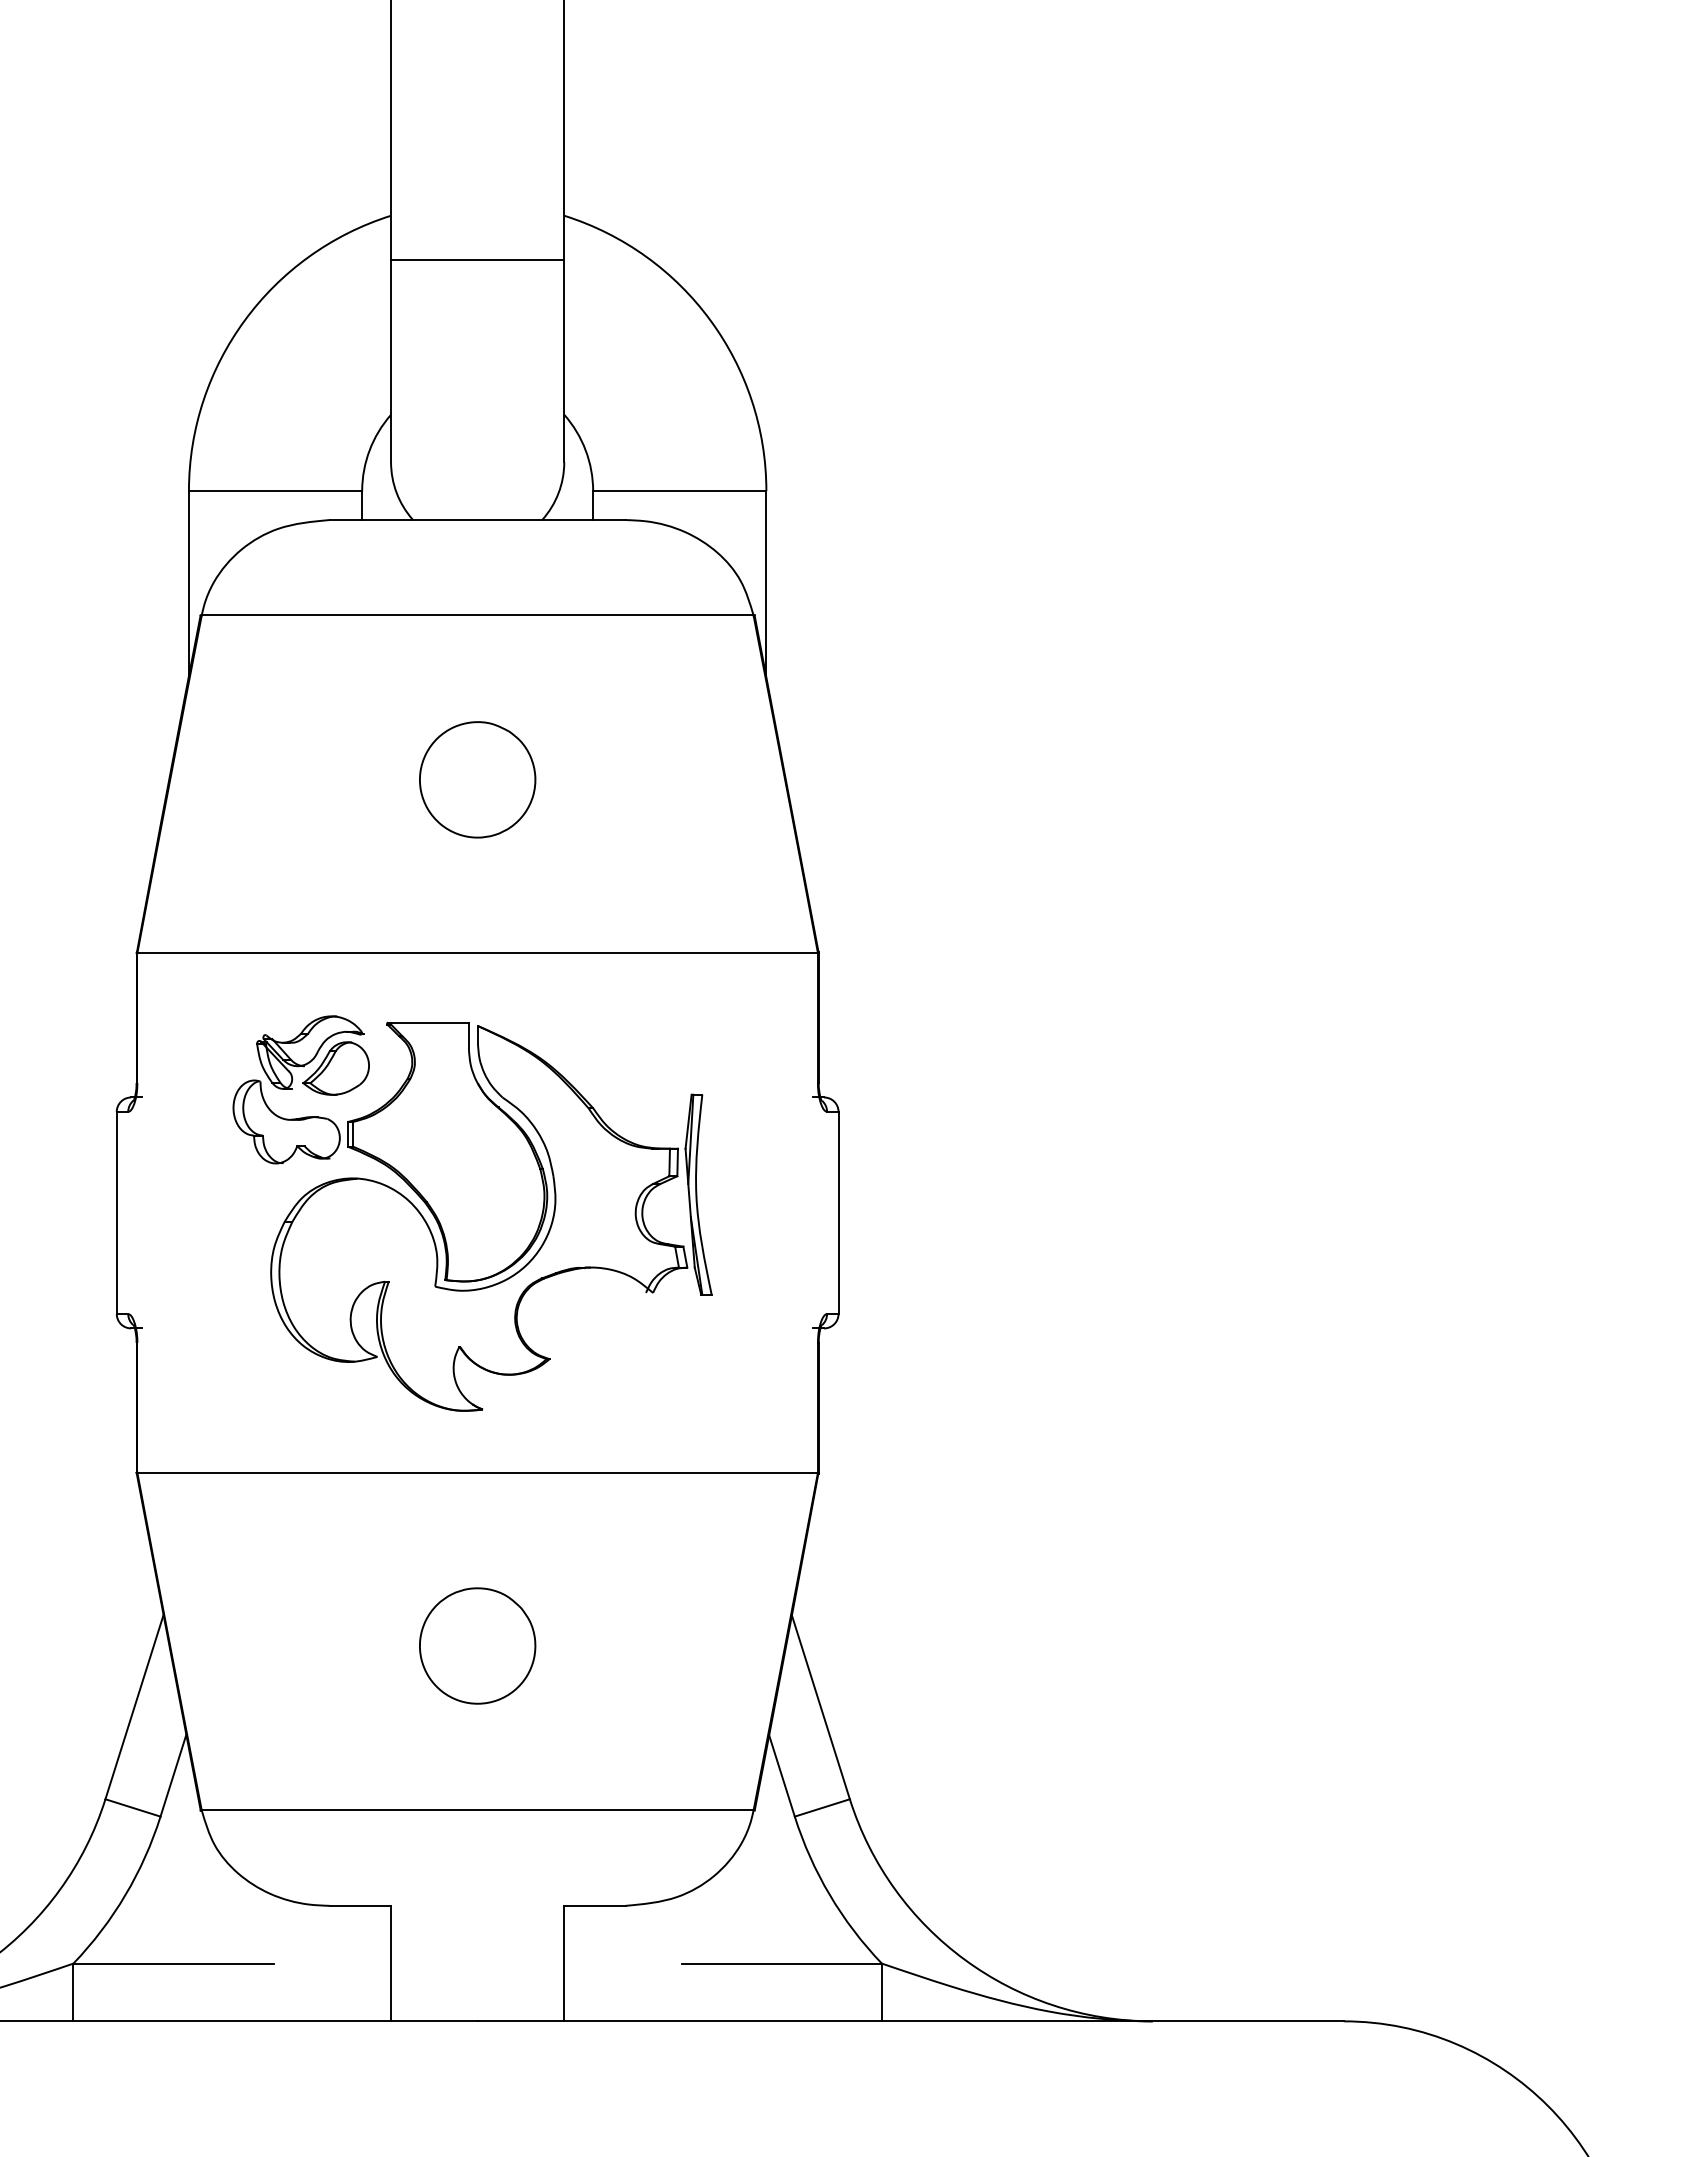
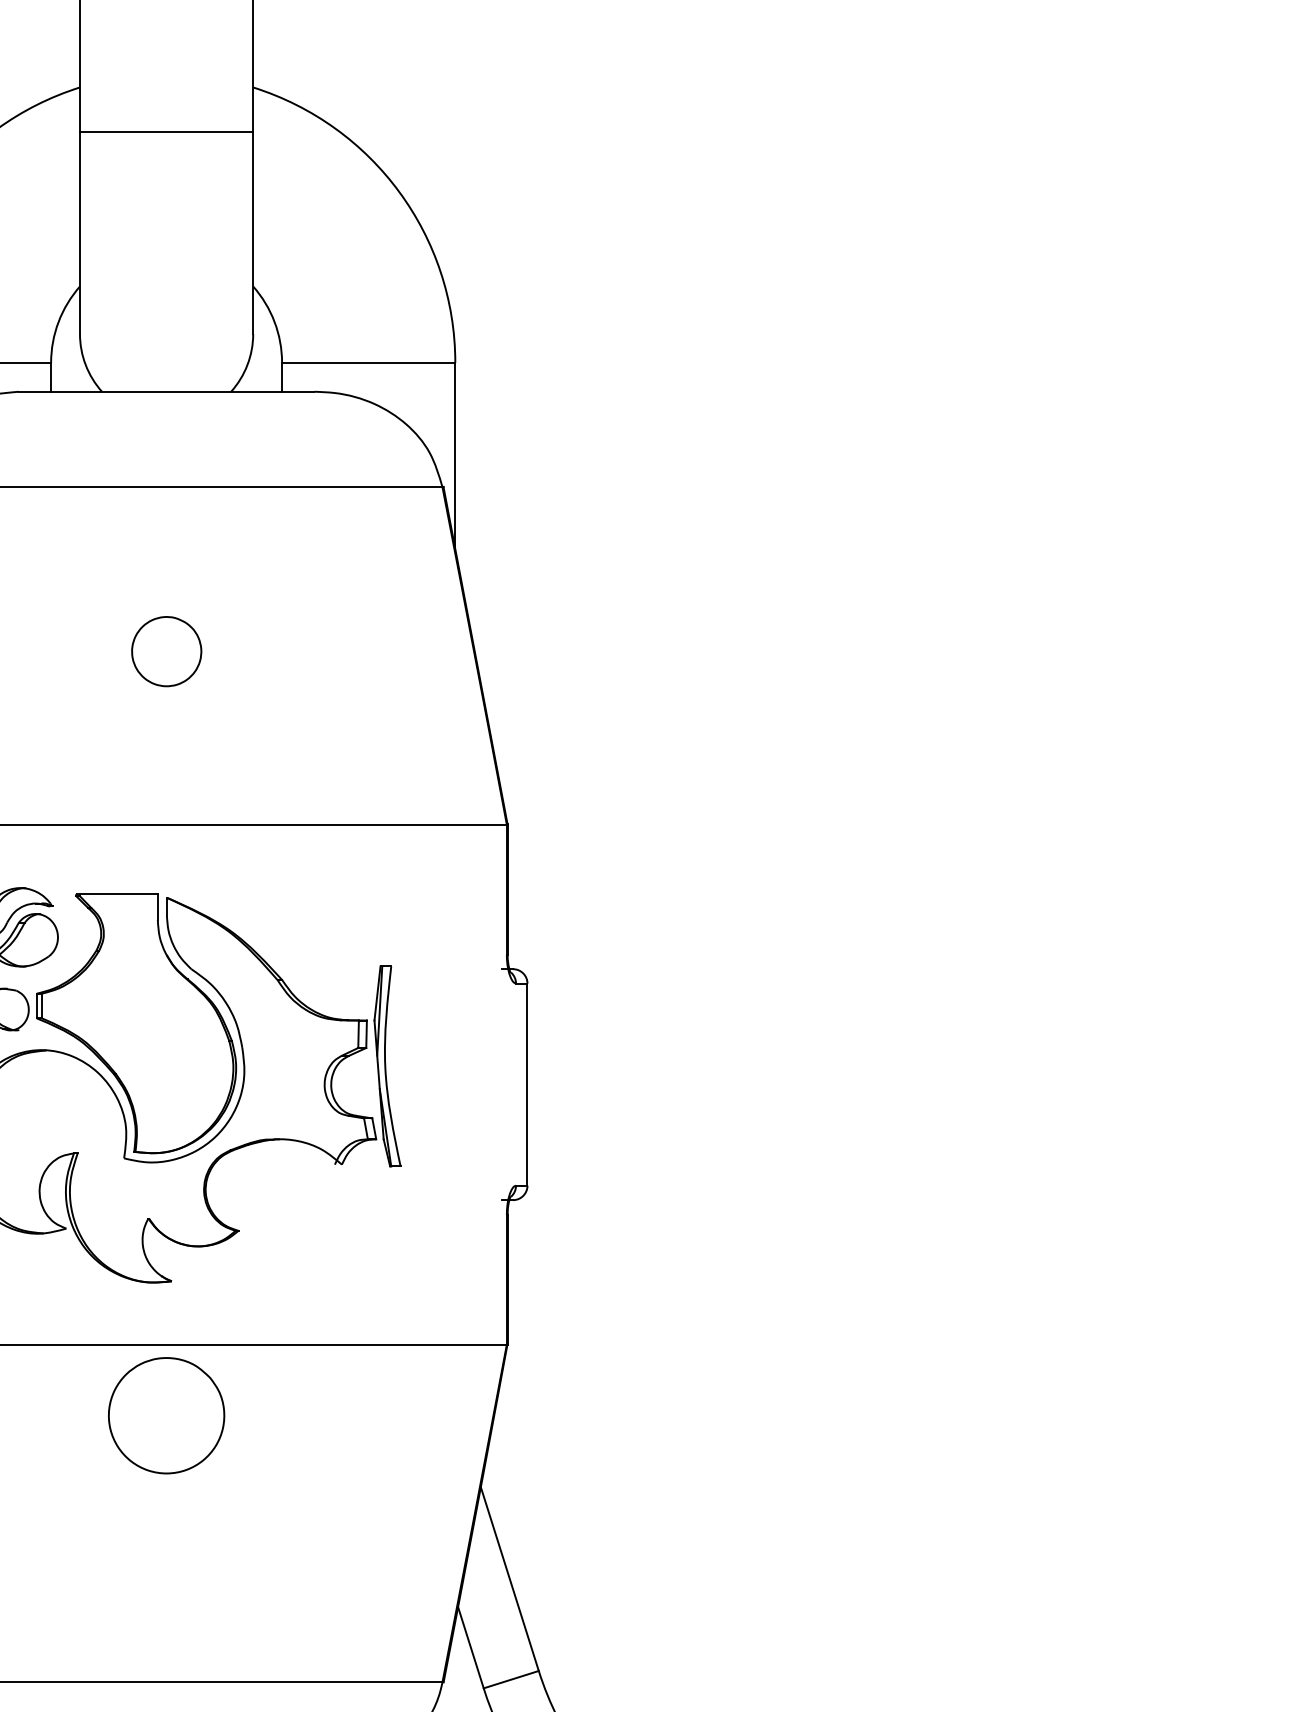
part: (477, 779) -> (166, 651), size x0.6
part: (477, 1645) -> (166, 1415), moved

